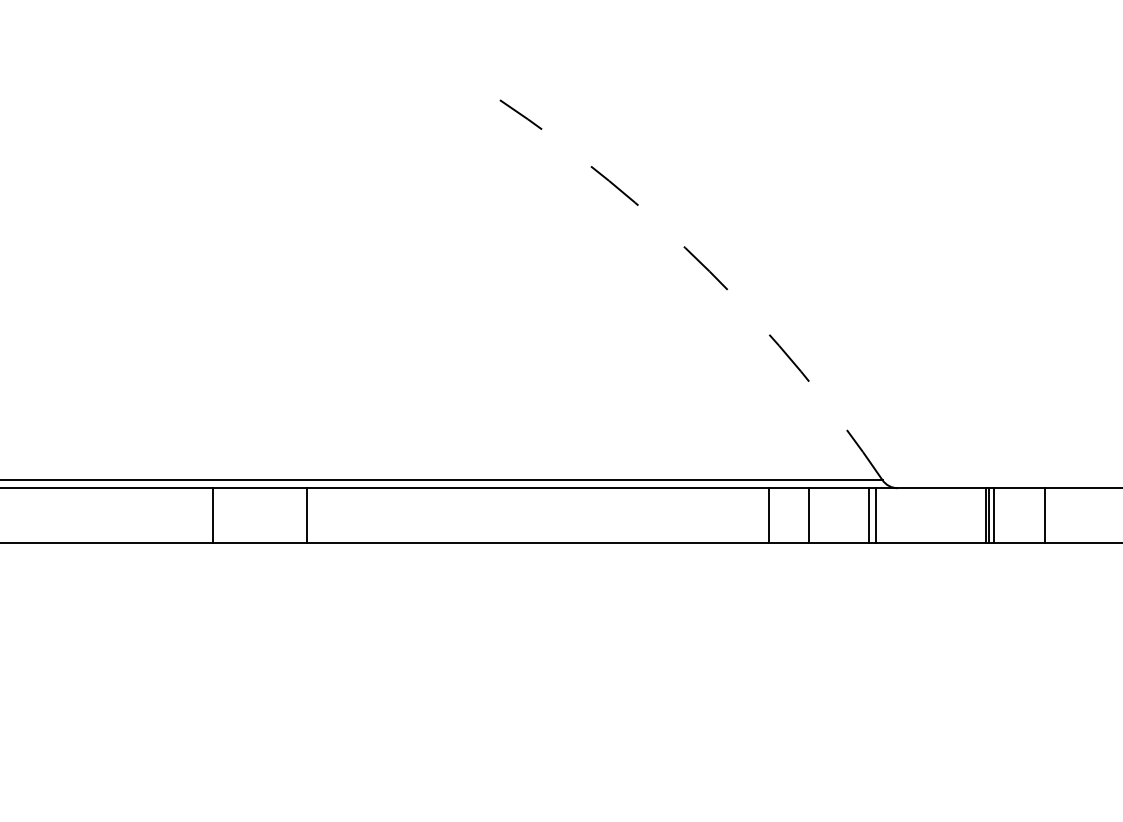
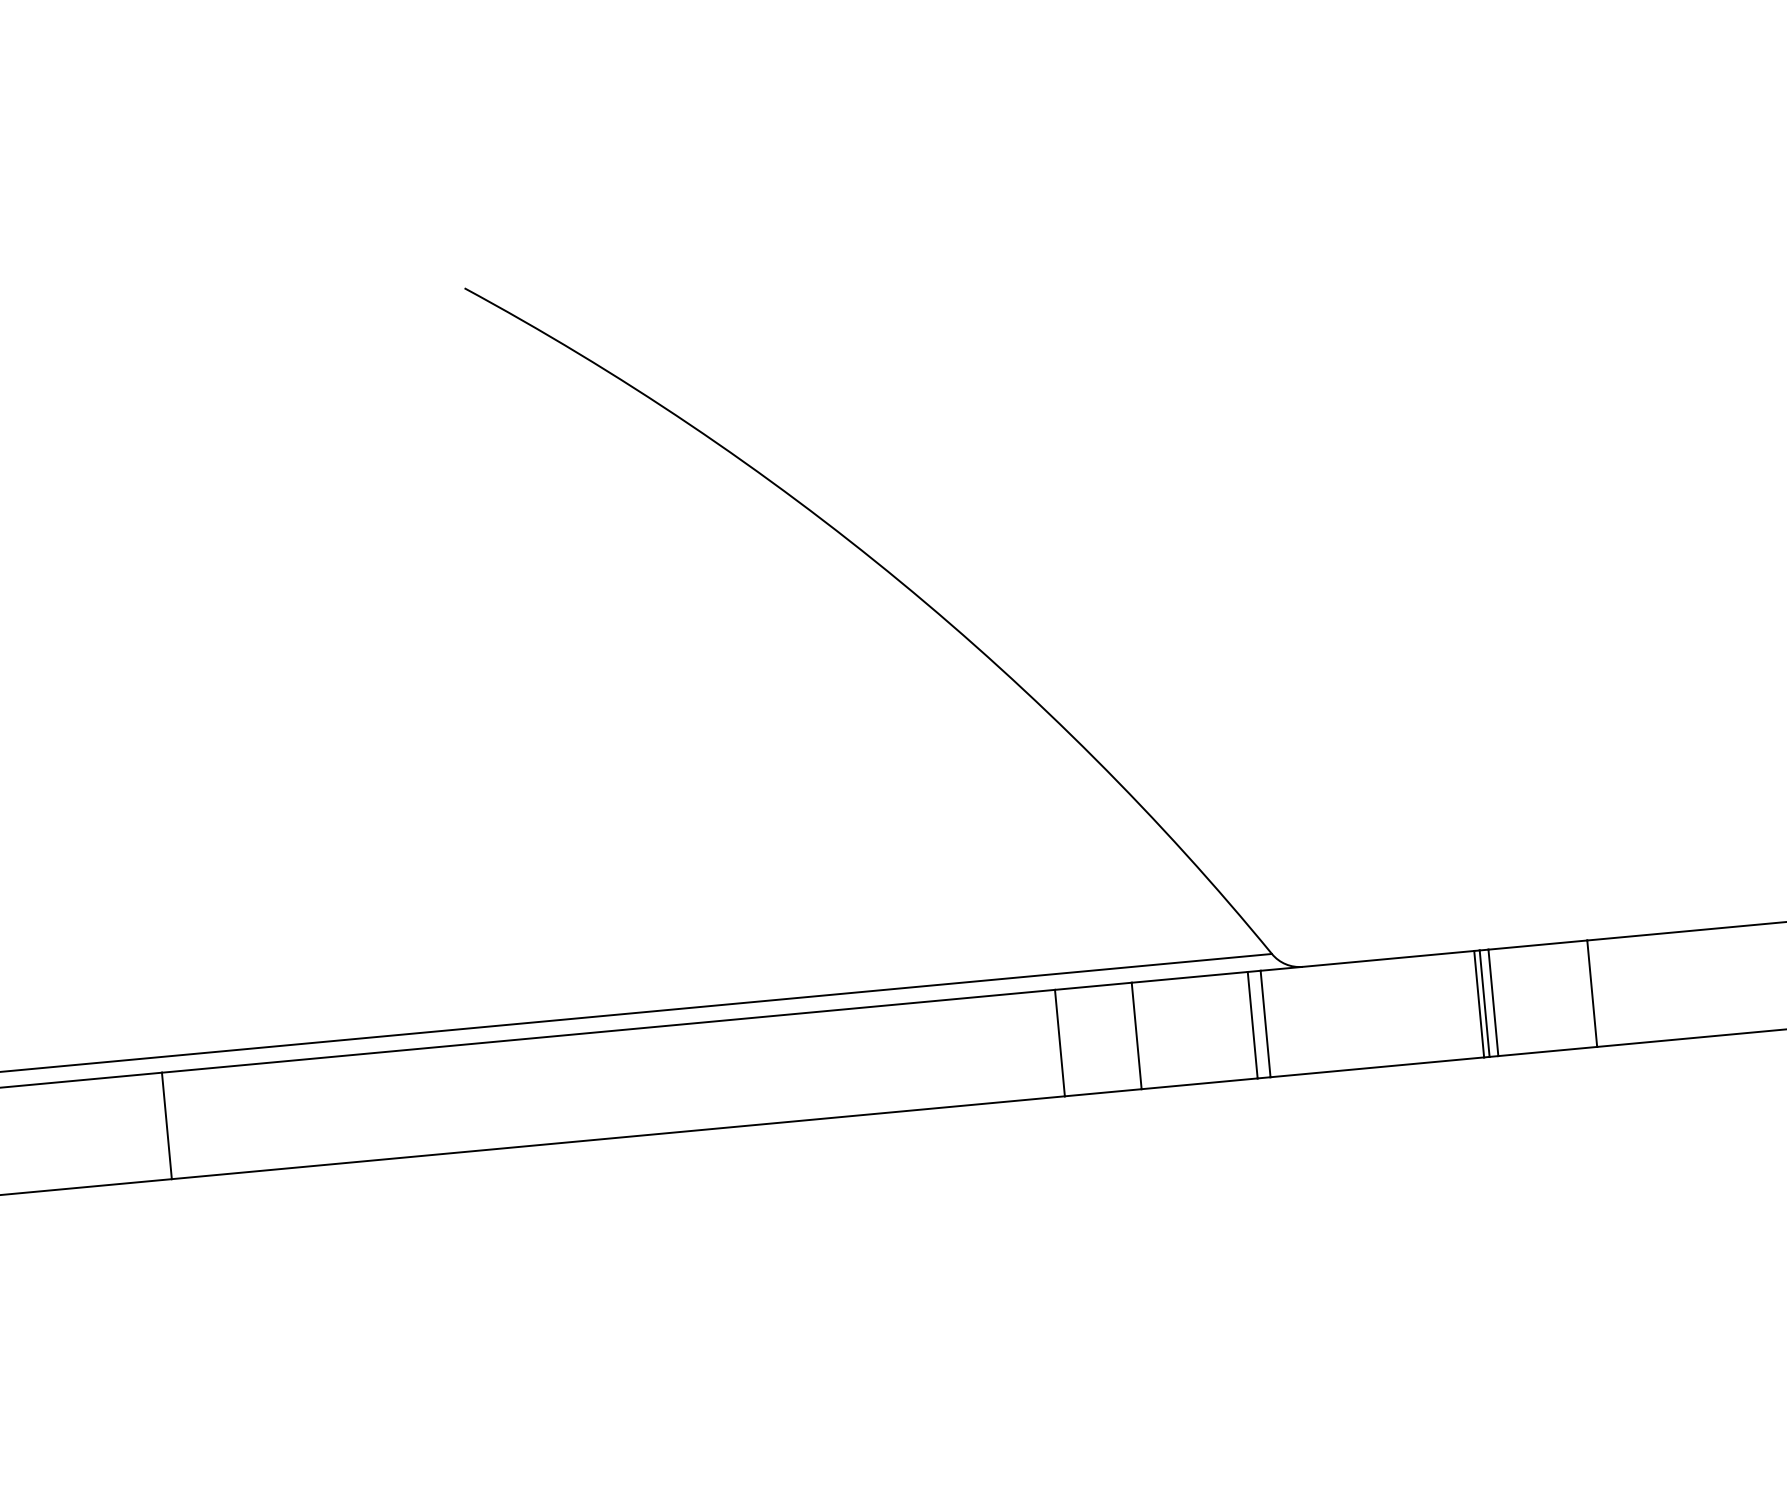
arc: (709, 271) -> (900, 581), dashed -> solid

